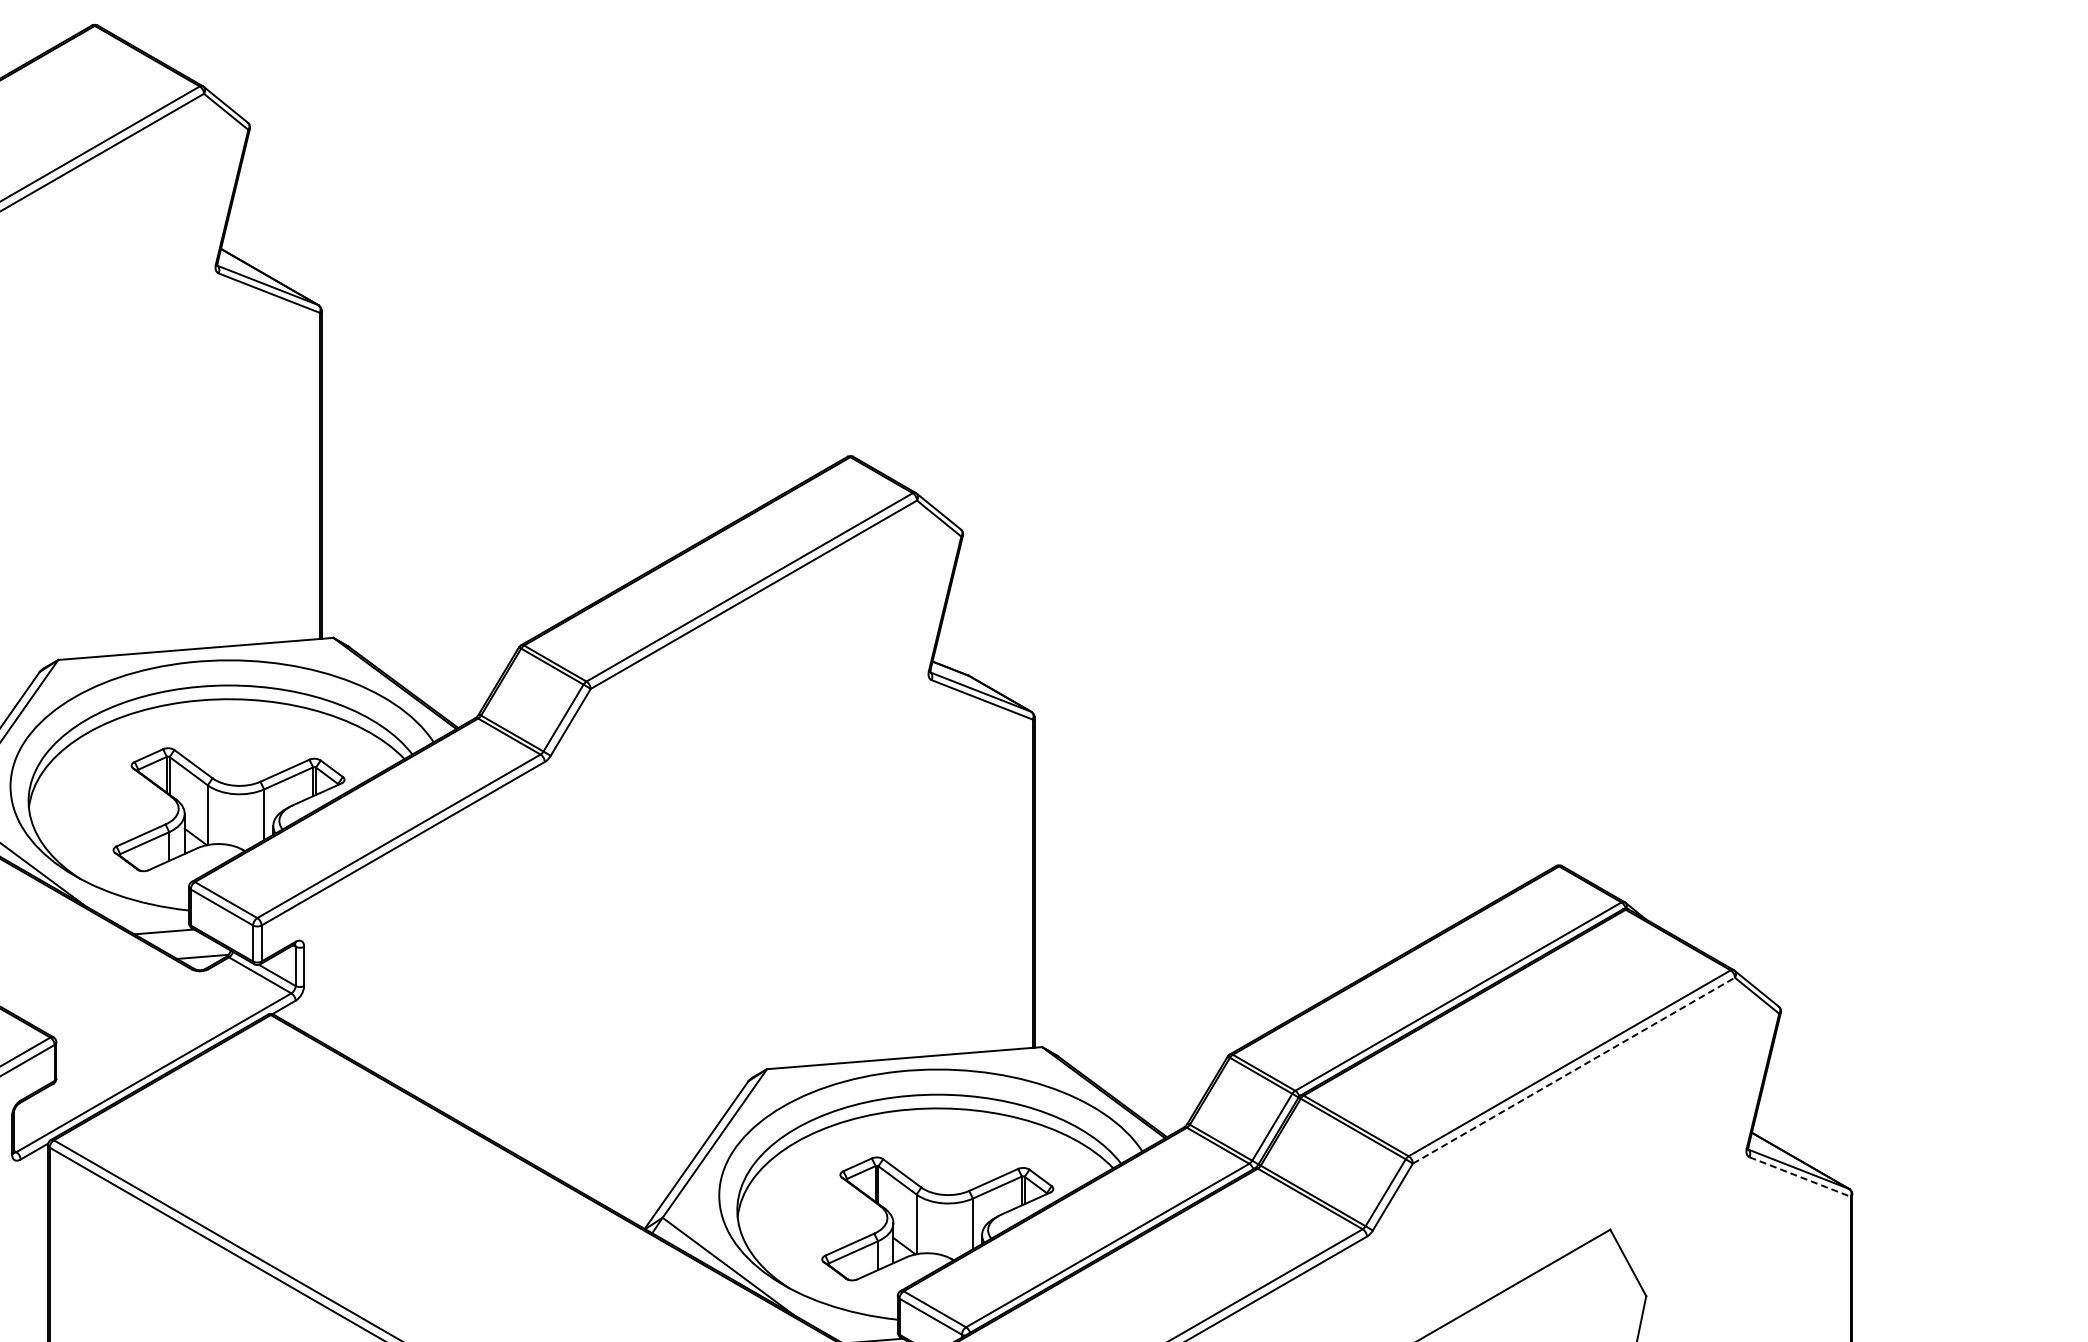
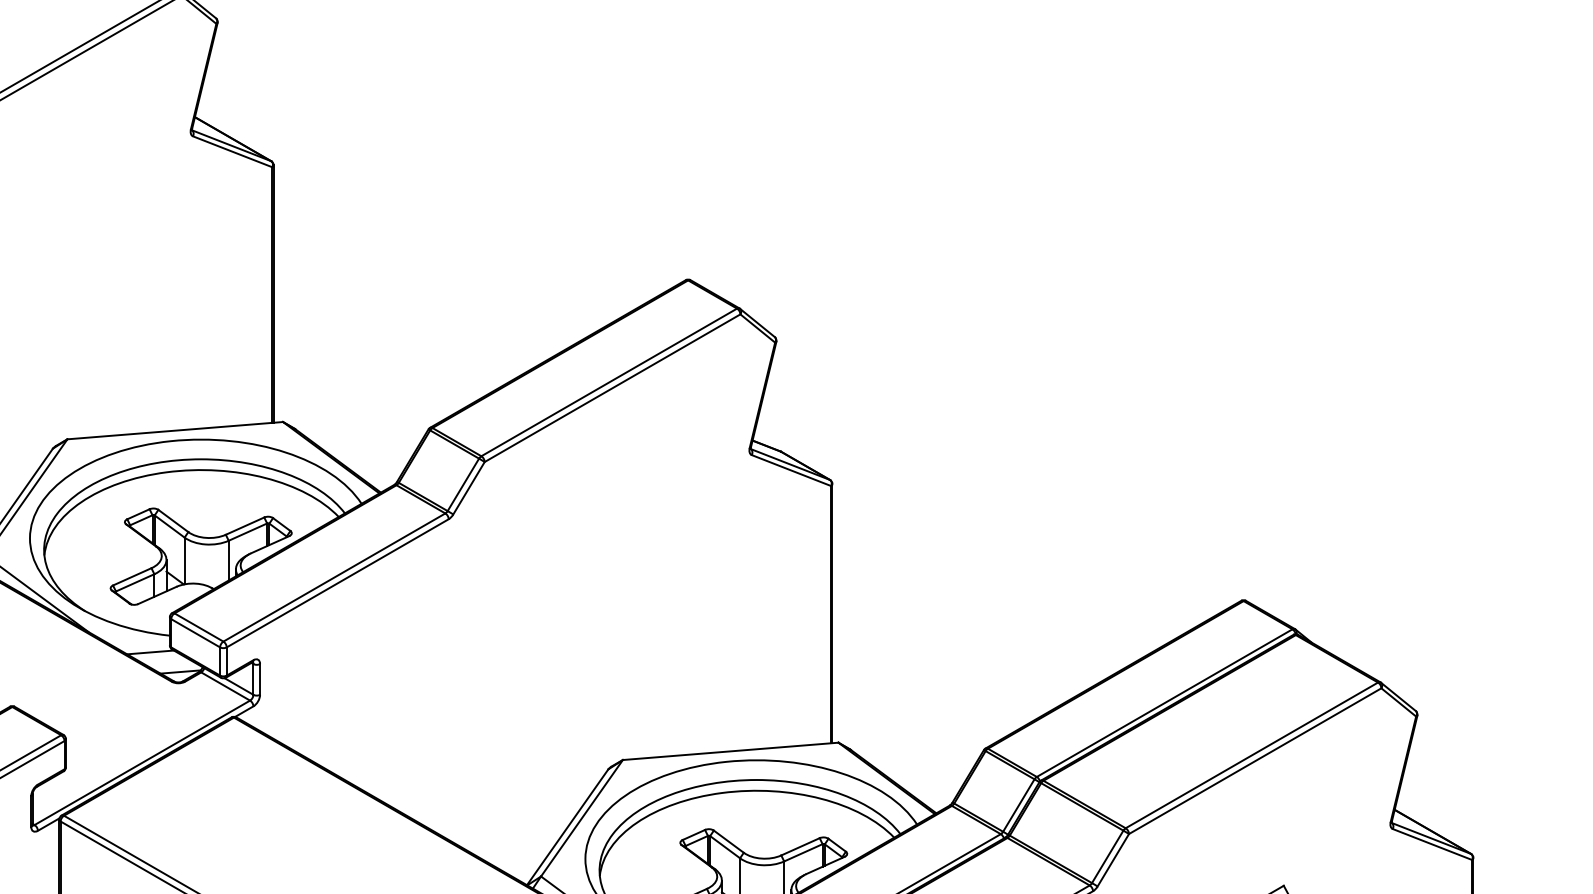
line: (1573, 1070) -> (1254, 761), dashed -> solid
line: (1800, 1177) -> (1432, 844), dashed -> solid

